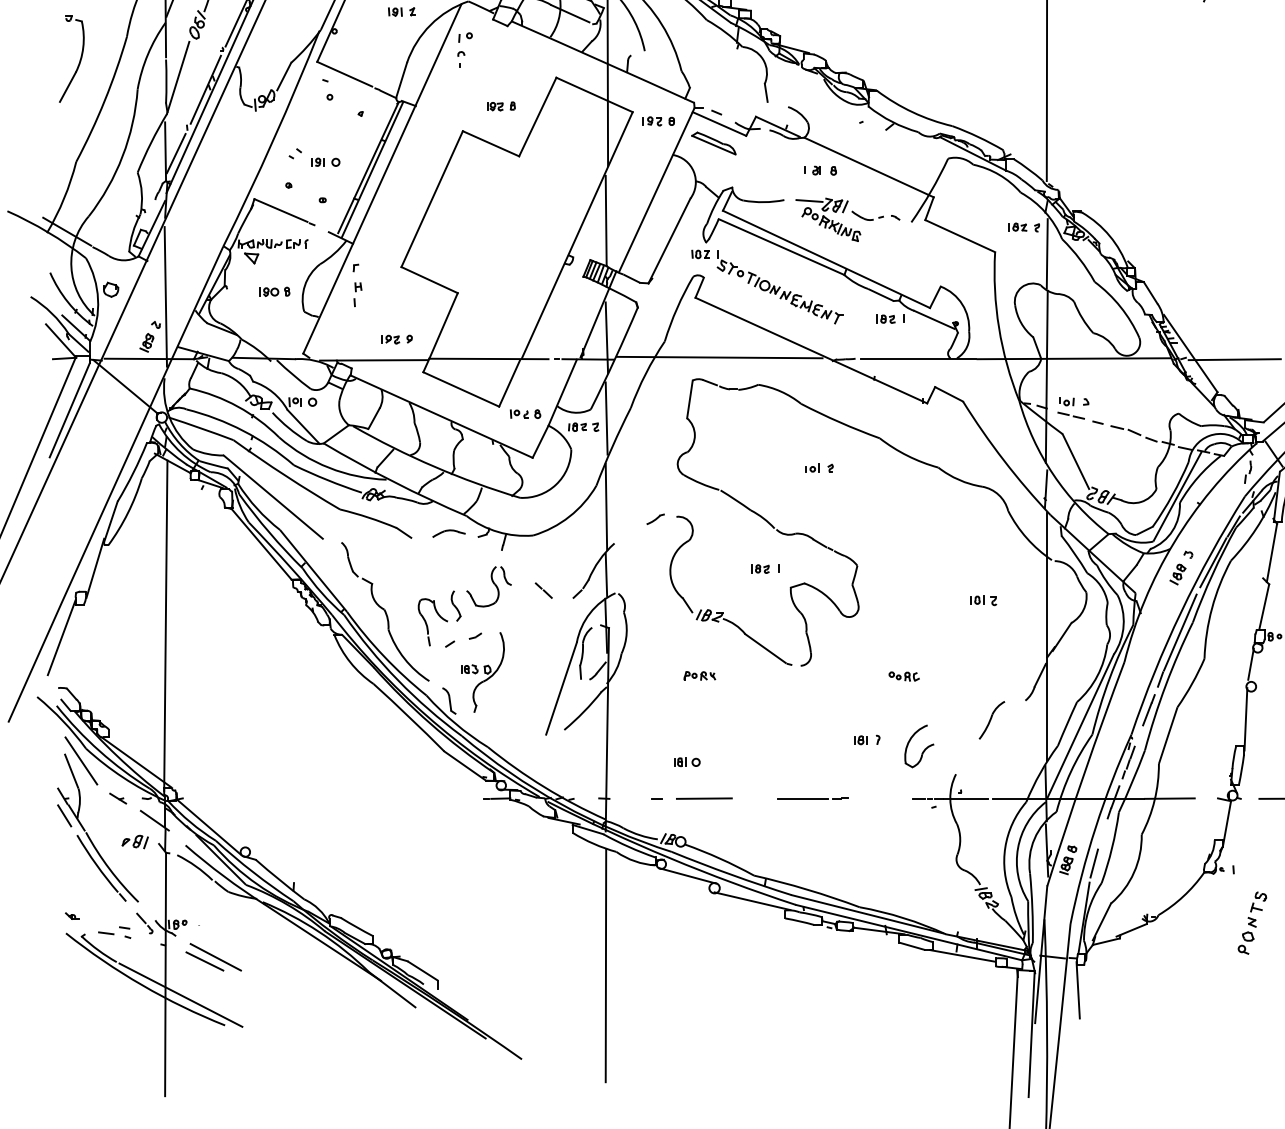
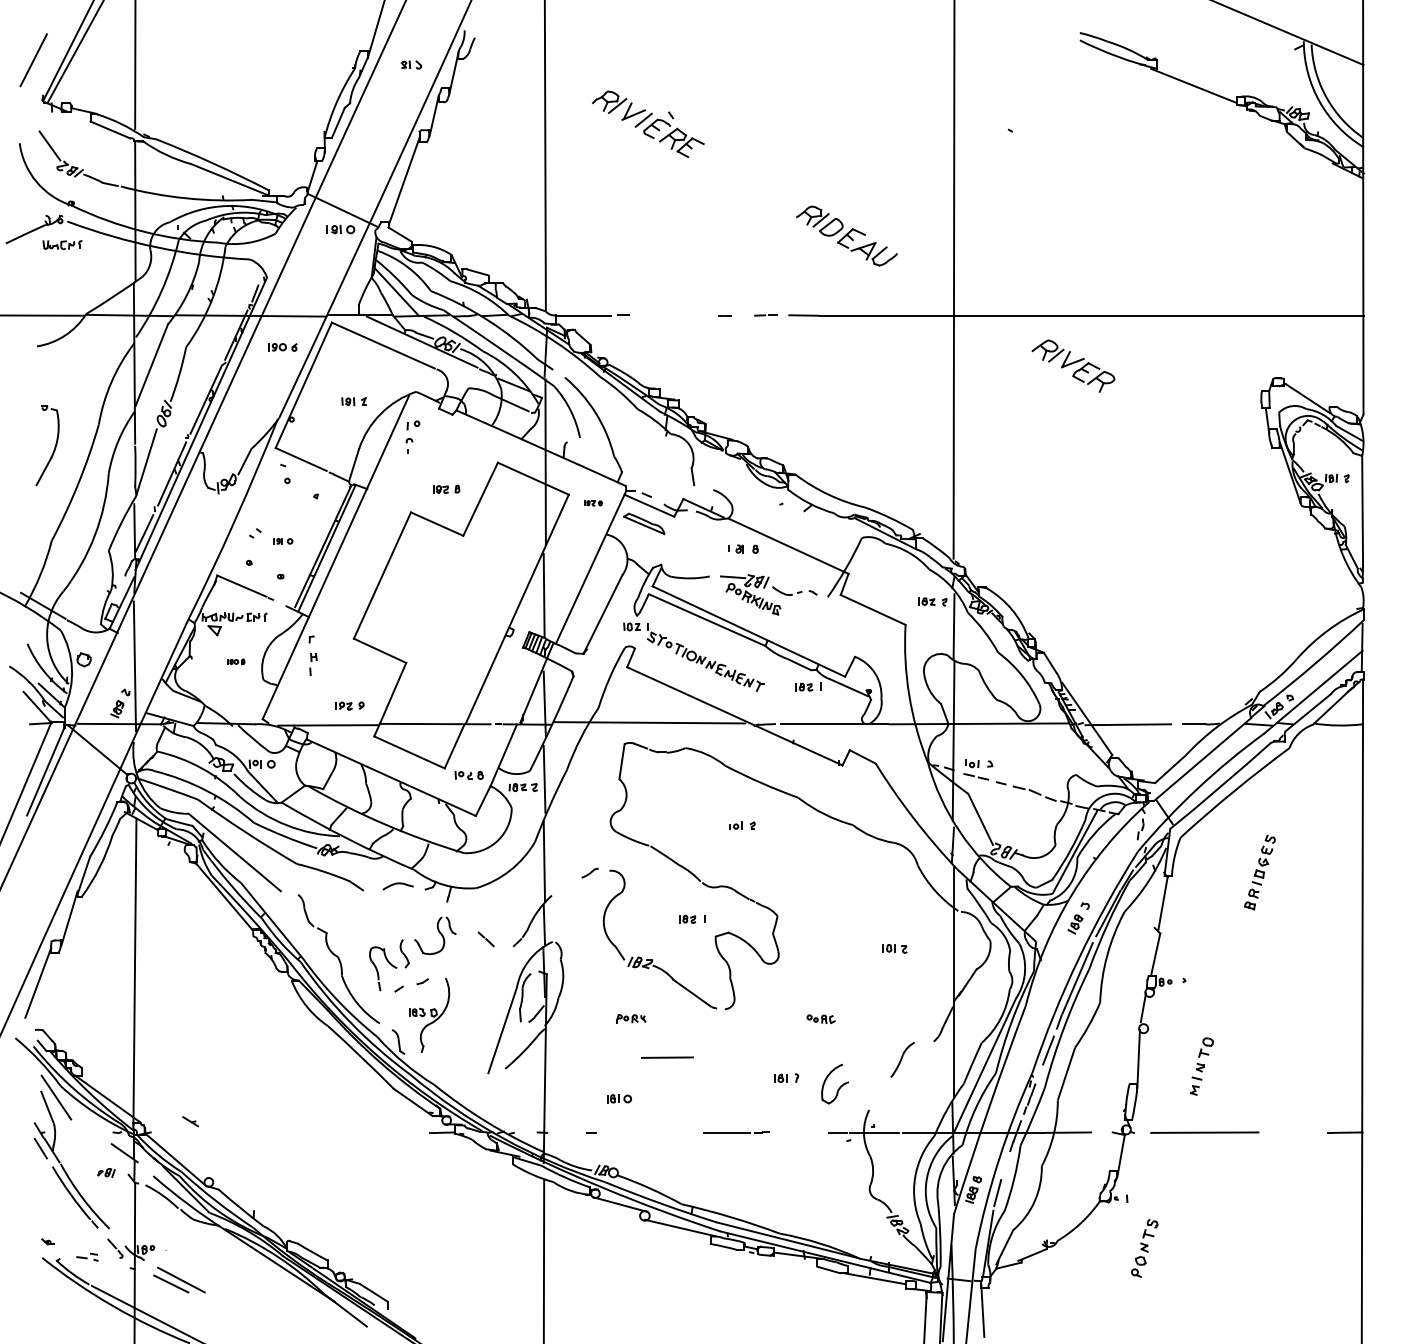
part: (659, 121) -> (593, 503), size x0.6
part: (325, 162) -> (283, 541), size x0.7
part: (275, 291) -> (236, 661), size x0.6
part: (117, 798) -> (190, 1121), moved
line: (704, 798) -> (667, 1057), moved
part: (135, 841) -> (106, 1172), size x0.7
part: (114, 932) -> (87, 1257), size x0.7

